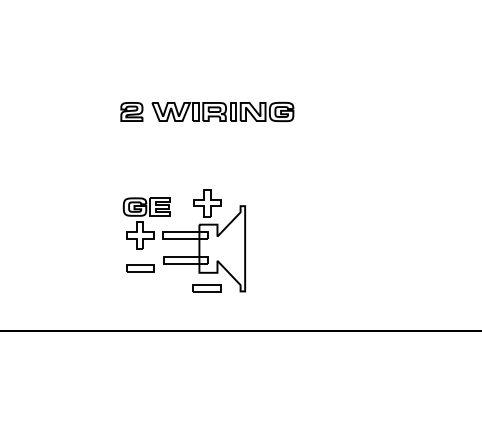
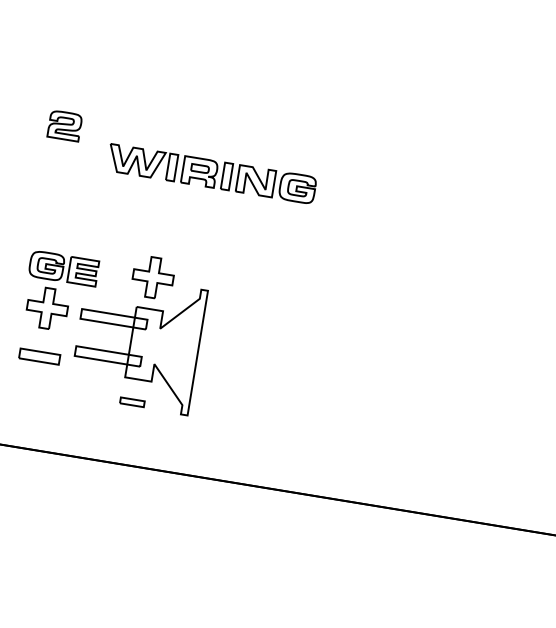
part: (222, 111) -> (211, 173), moved
part: (206, 288) -> (131, 401), size x0.6

